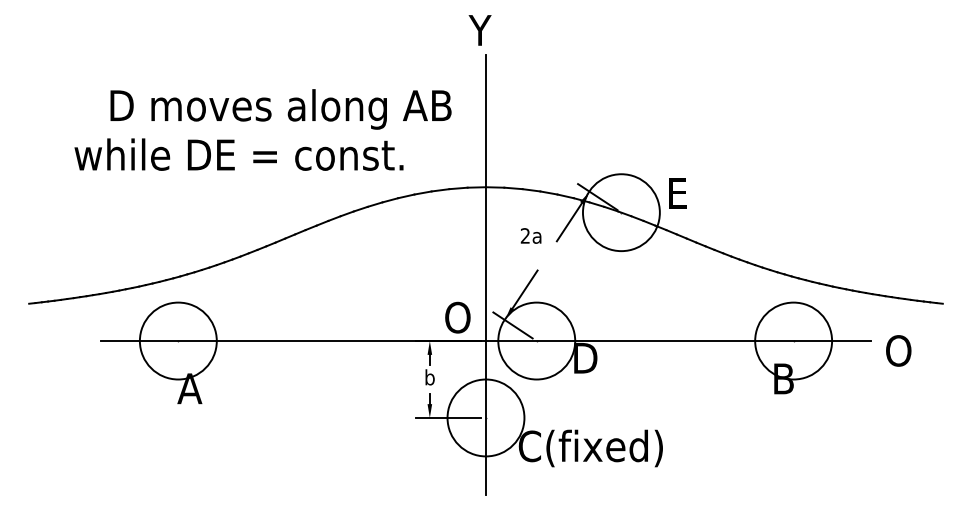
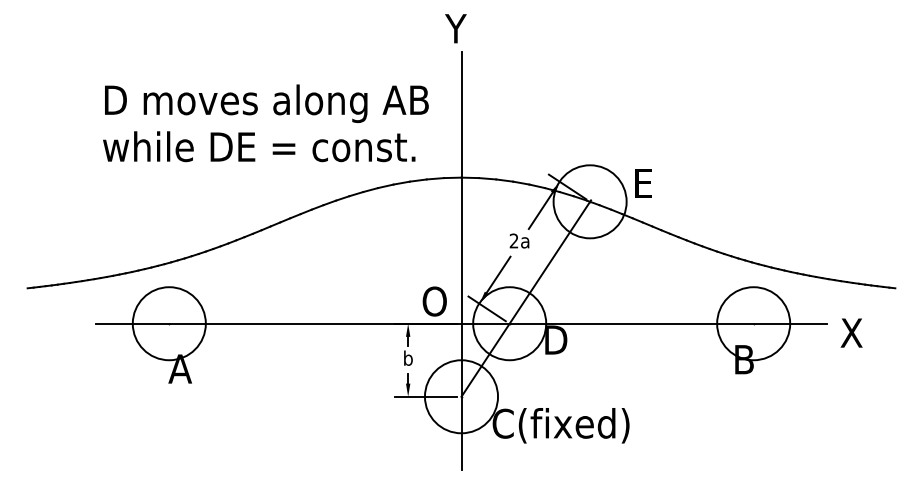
text: (238, 154) -> (258, 146), moved
text: (530, 235) -> (518, 240), moved
line: (554, 314) -> (526, 298), added
text: (898, 350) -> (853, 332), O -> X

